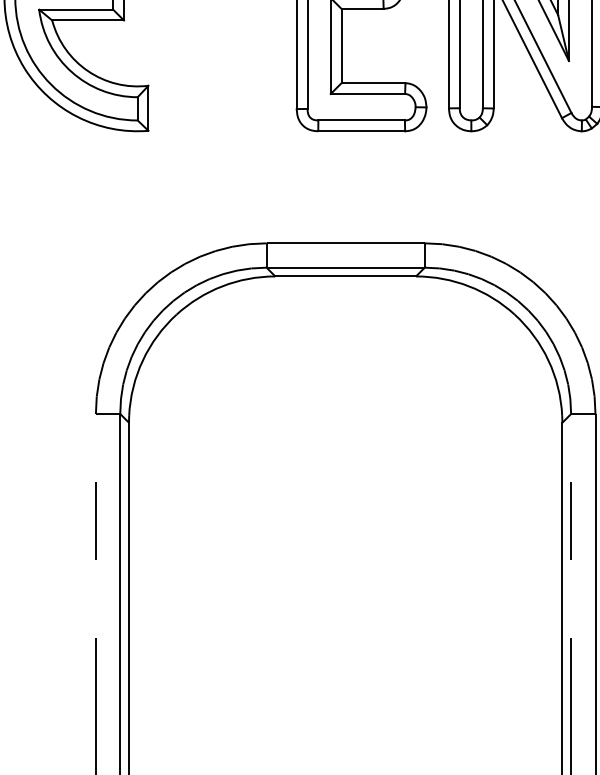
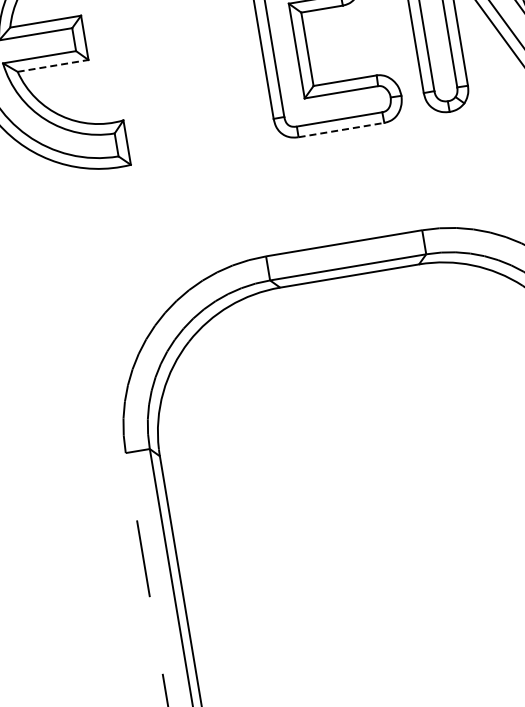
line: (88, 20) -> (53, 65), solid -> dashed
line: (362, 131) -> (342, 130), solid -> dashed

